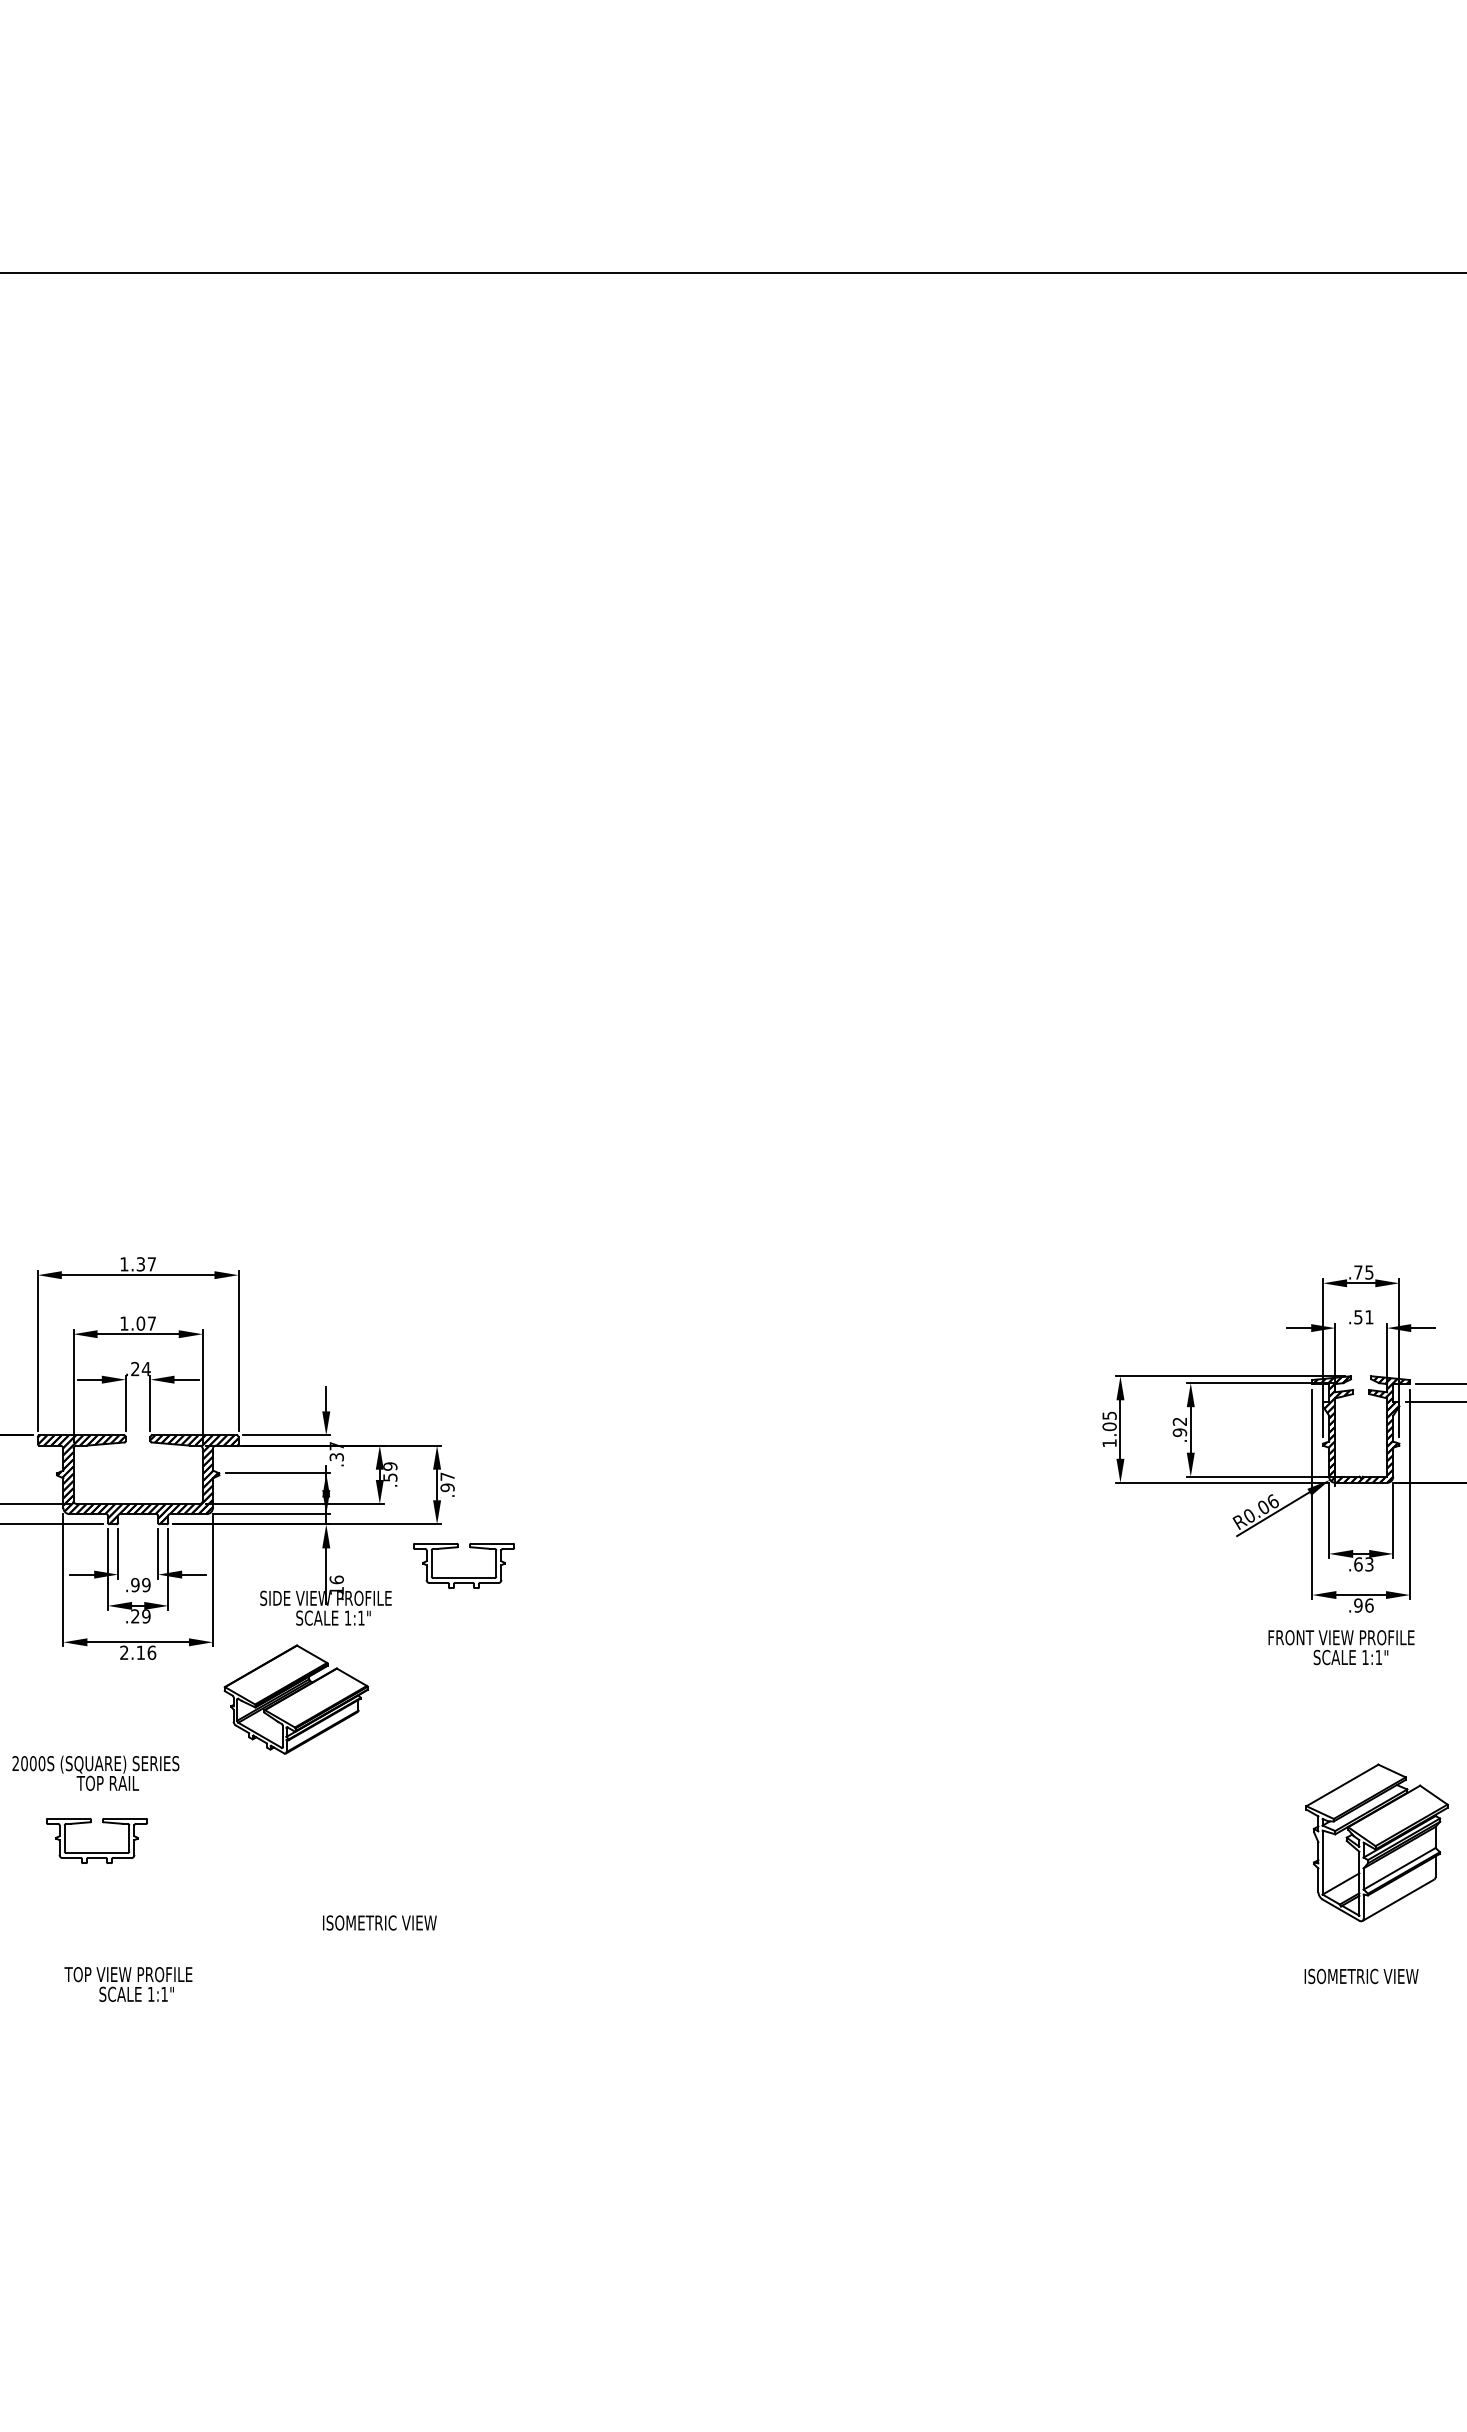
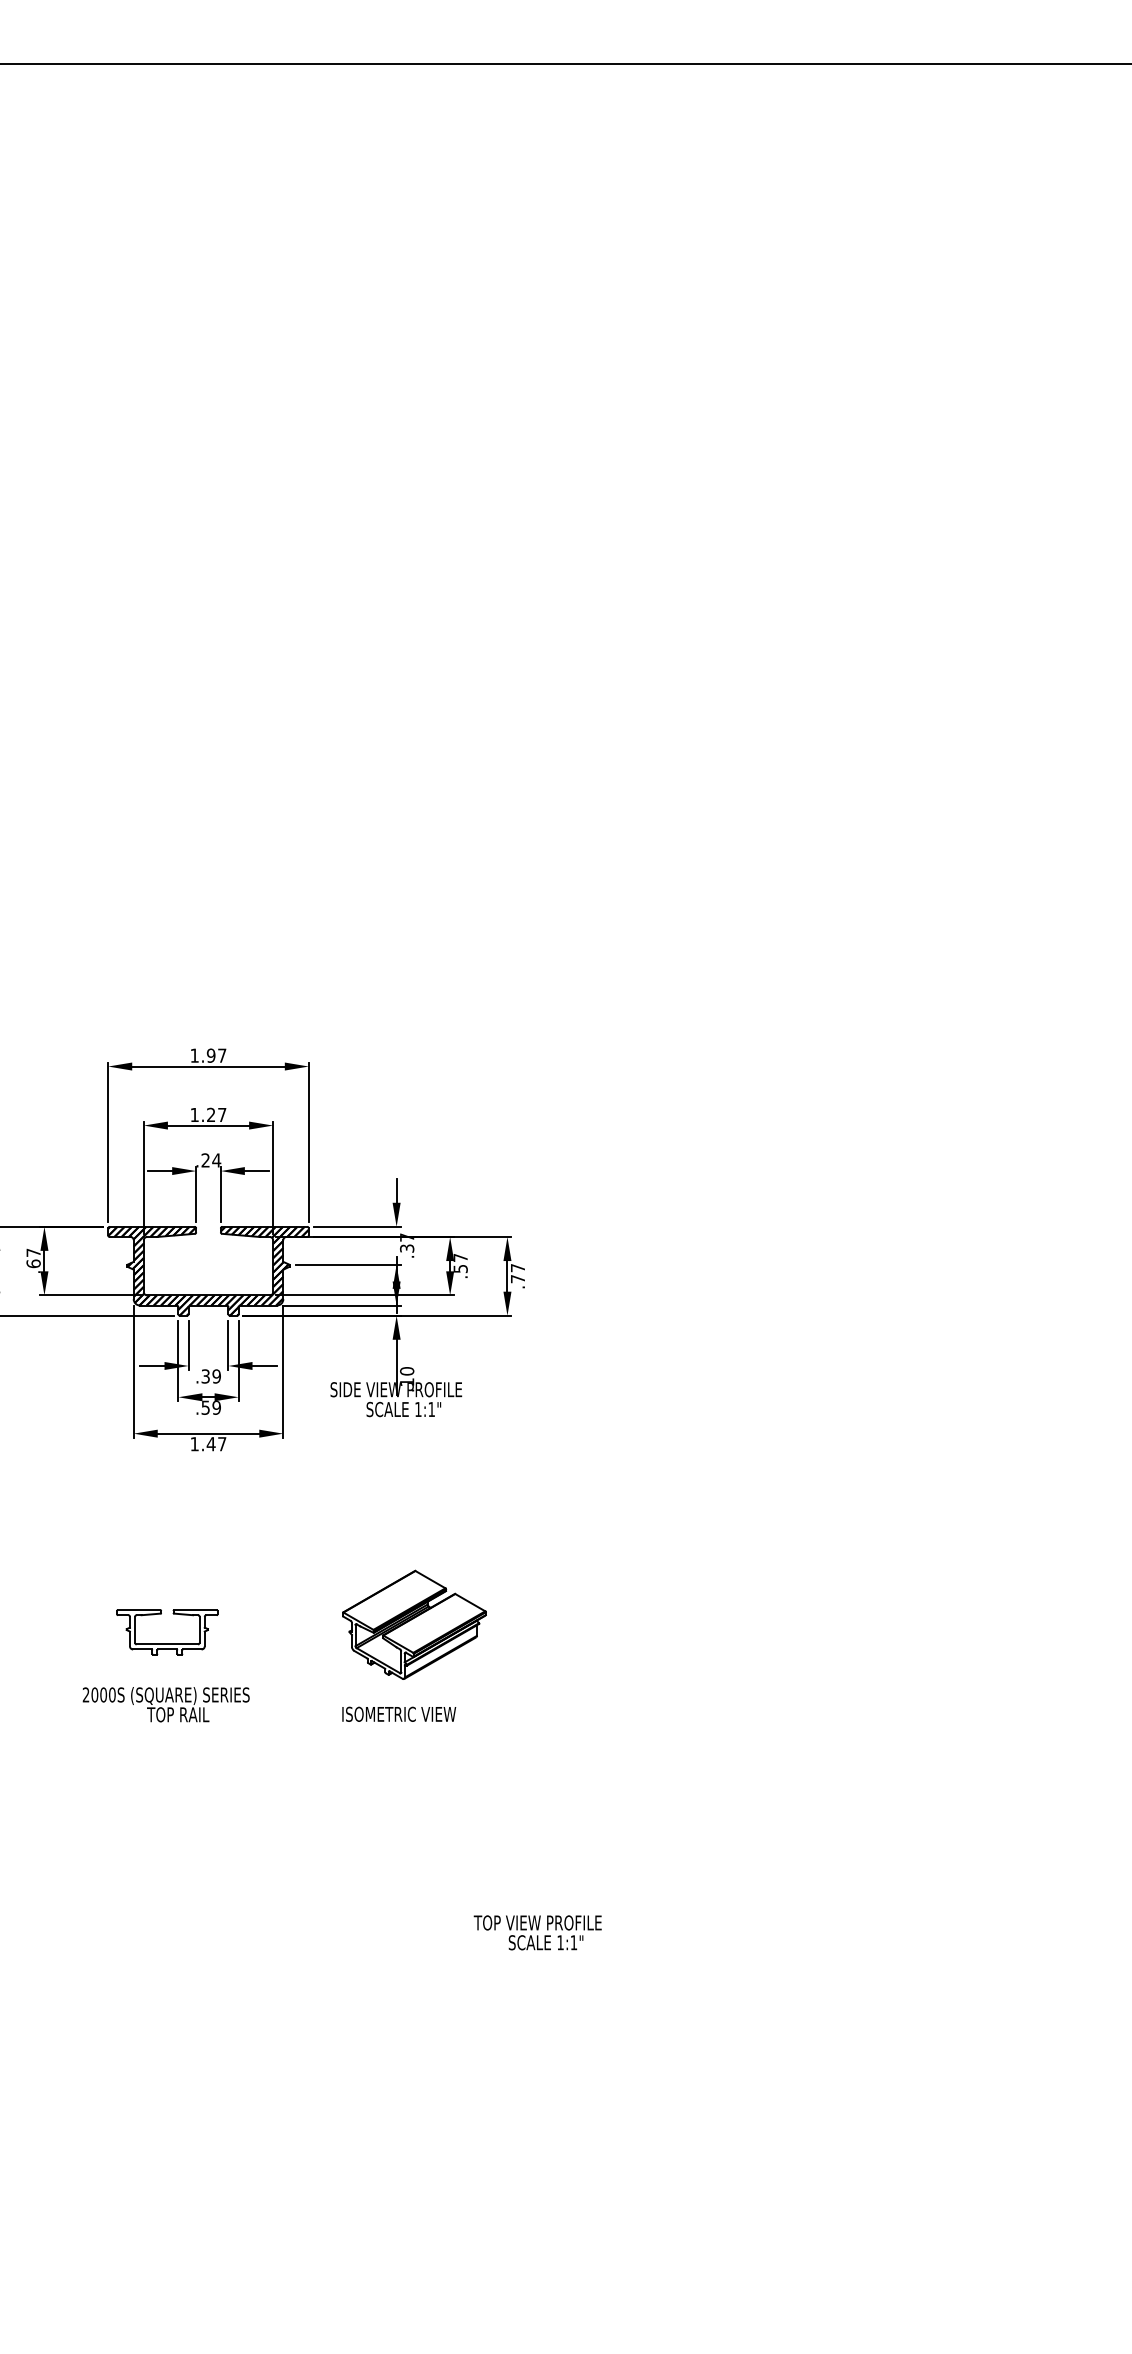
text: (140, 1264) -> (210, 1055), 1.37 -> 1.97
text: (140, 1323) -> (210, 1114), 1.07 -> 1.27
text: (390, 1466) -> (460, 1257), .59 -> .57
text: (447, 1487) -> (517, 1278), .97 -> .77
part: (463, 1577) -> (533, 1368), removed
text: (336, 1579) -> (406, 1370), .16 -> .10
text: (135, 1585) -> (205, 1376), .99 -> .39
text: (135, 1616) -> (205, 1407), .29 -> .59
text: (138, 1652) -> (208, 1443), 2.16 -> 1.47
part: (295, 1699) -> (413, 1624), moved
text: (95, 1772) -> (165, 1703), moved
text: (379, 1922) -> (398, 1713), moved
text: (128, 1984) -> (537, 1932), moved

